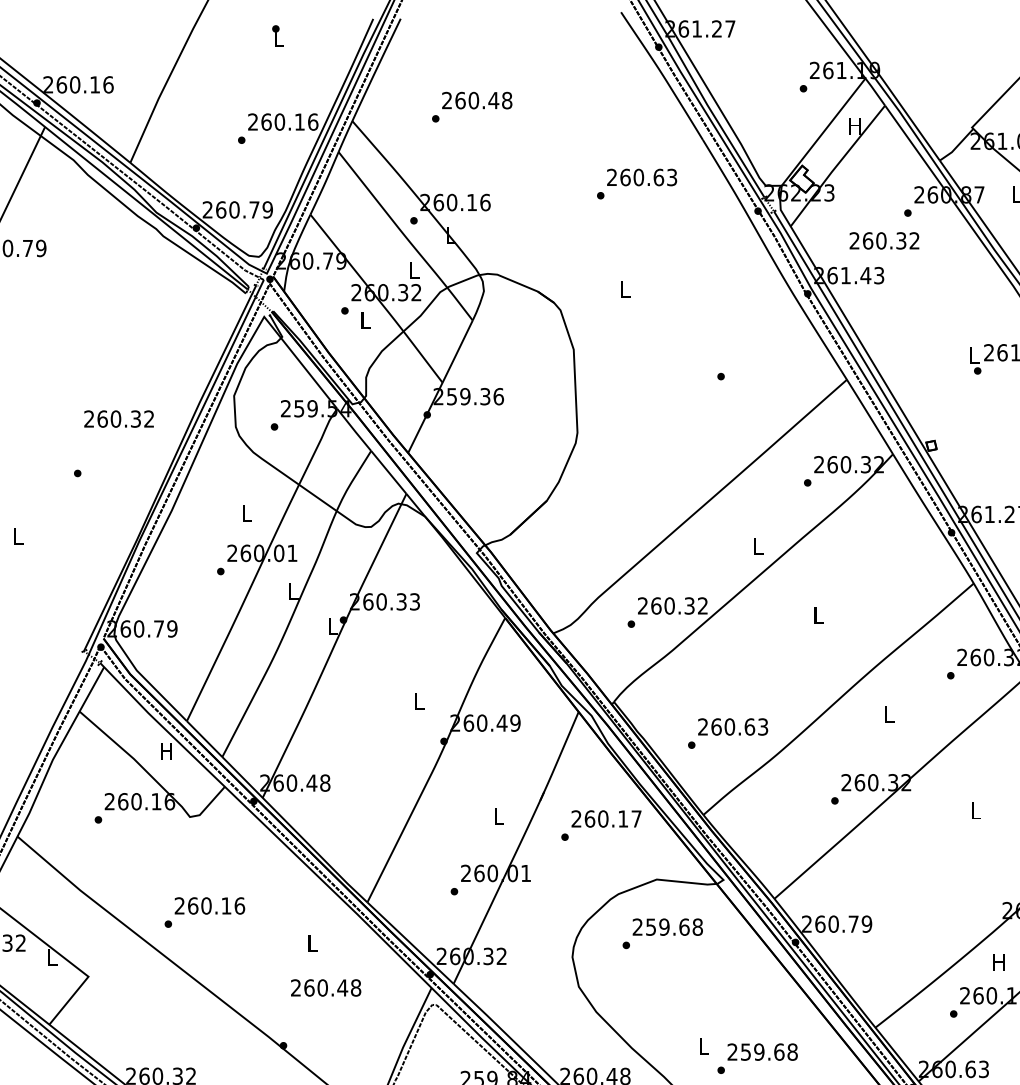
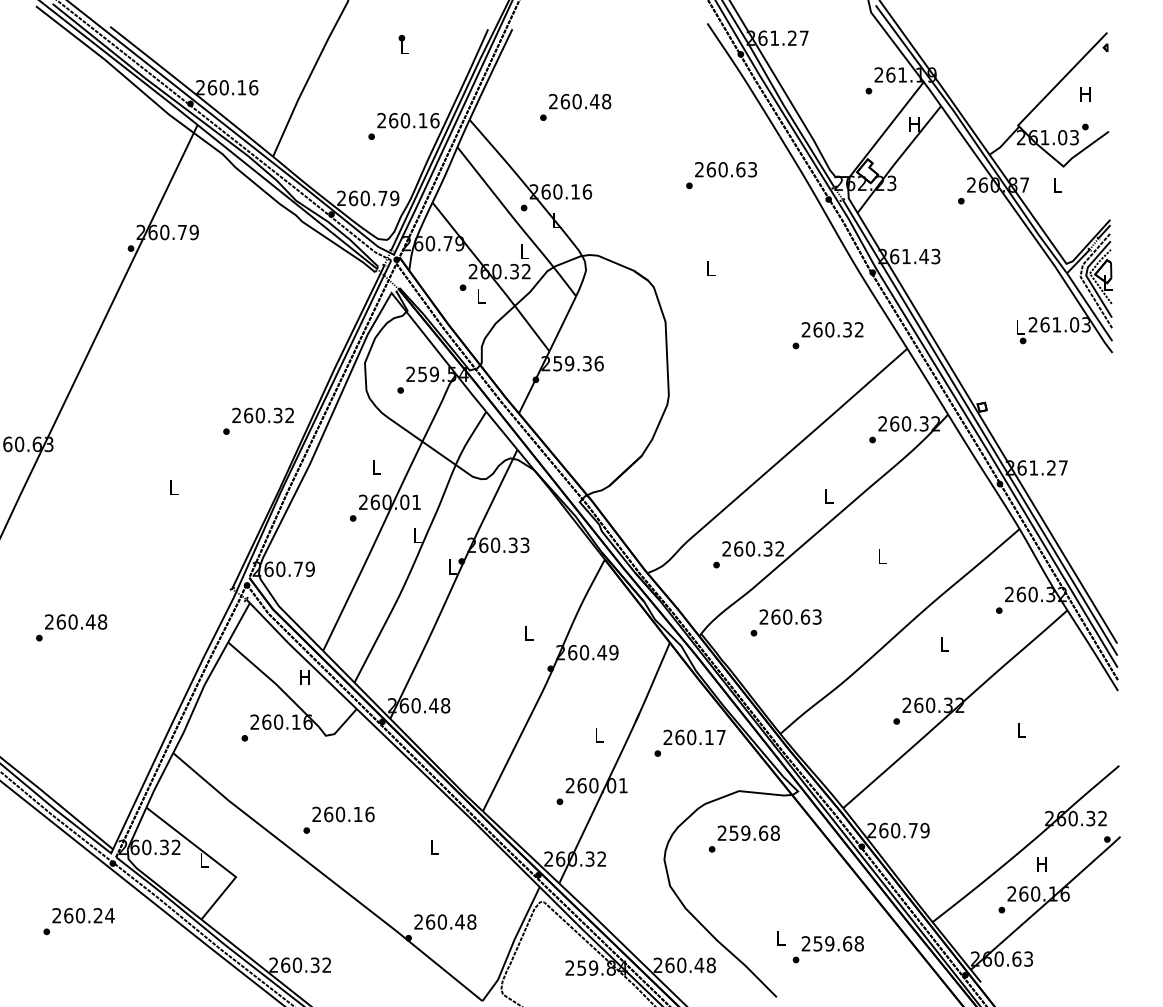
text: (884, 240) -> (832, 329), moved
text: (118, 419) -> (262, 415), moved
text: (727, 733) -> (785, 622), moved
text: (326, 987) -> (445, 921), moved

